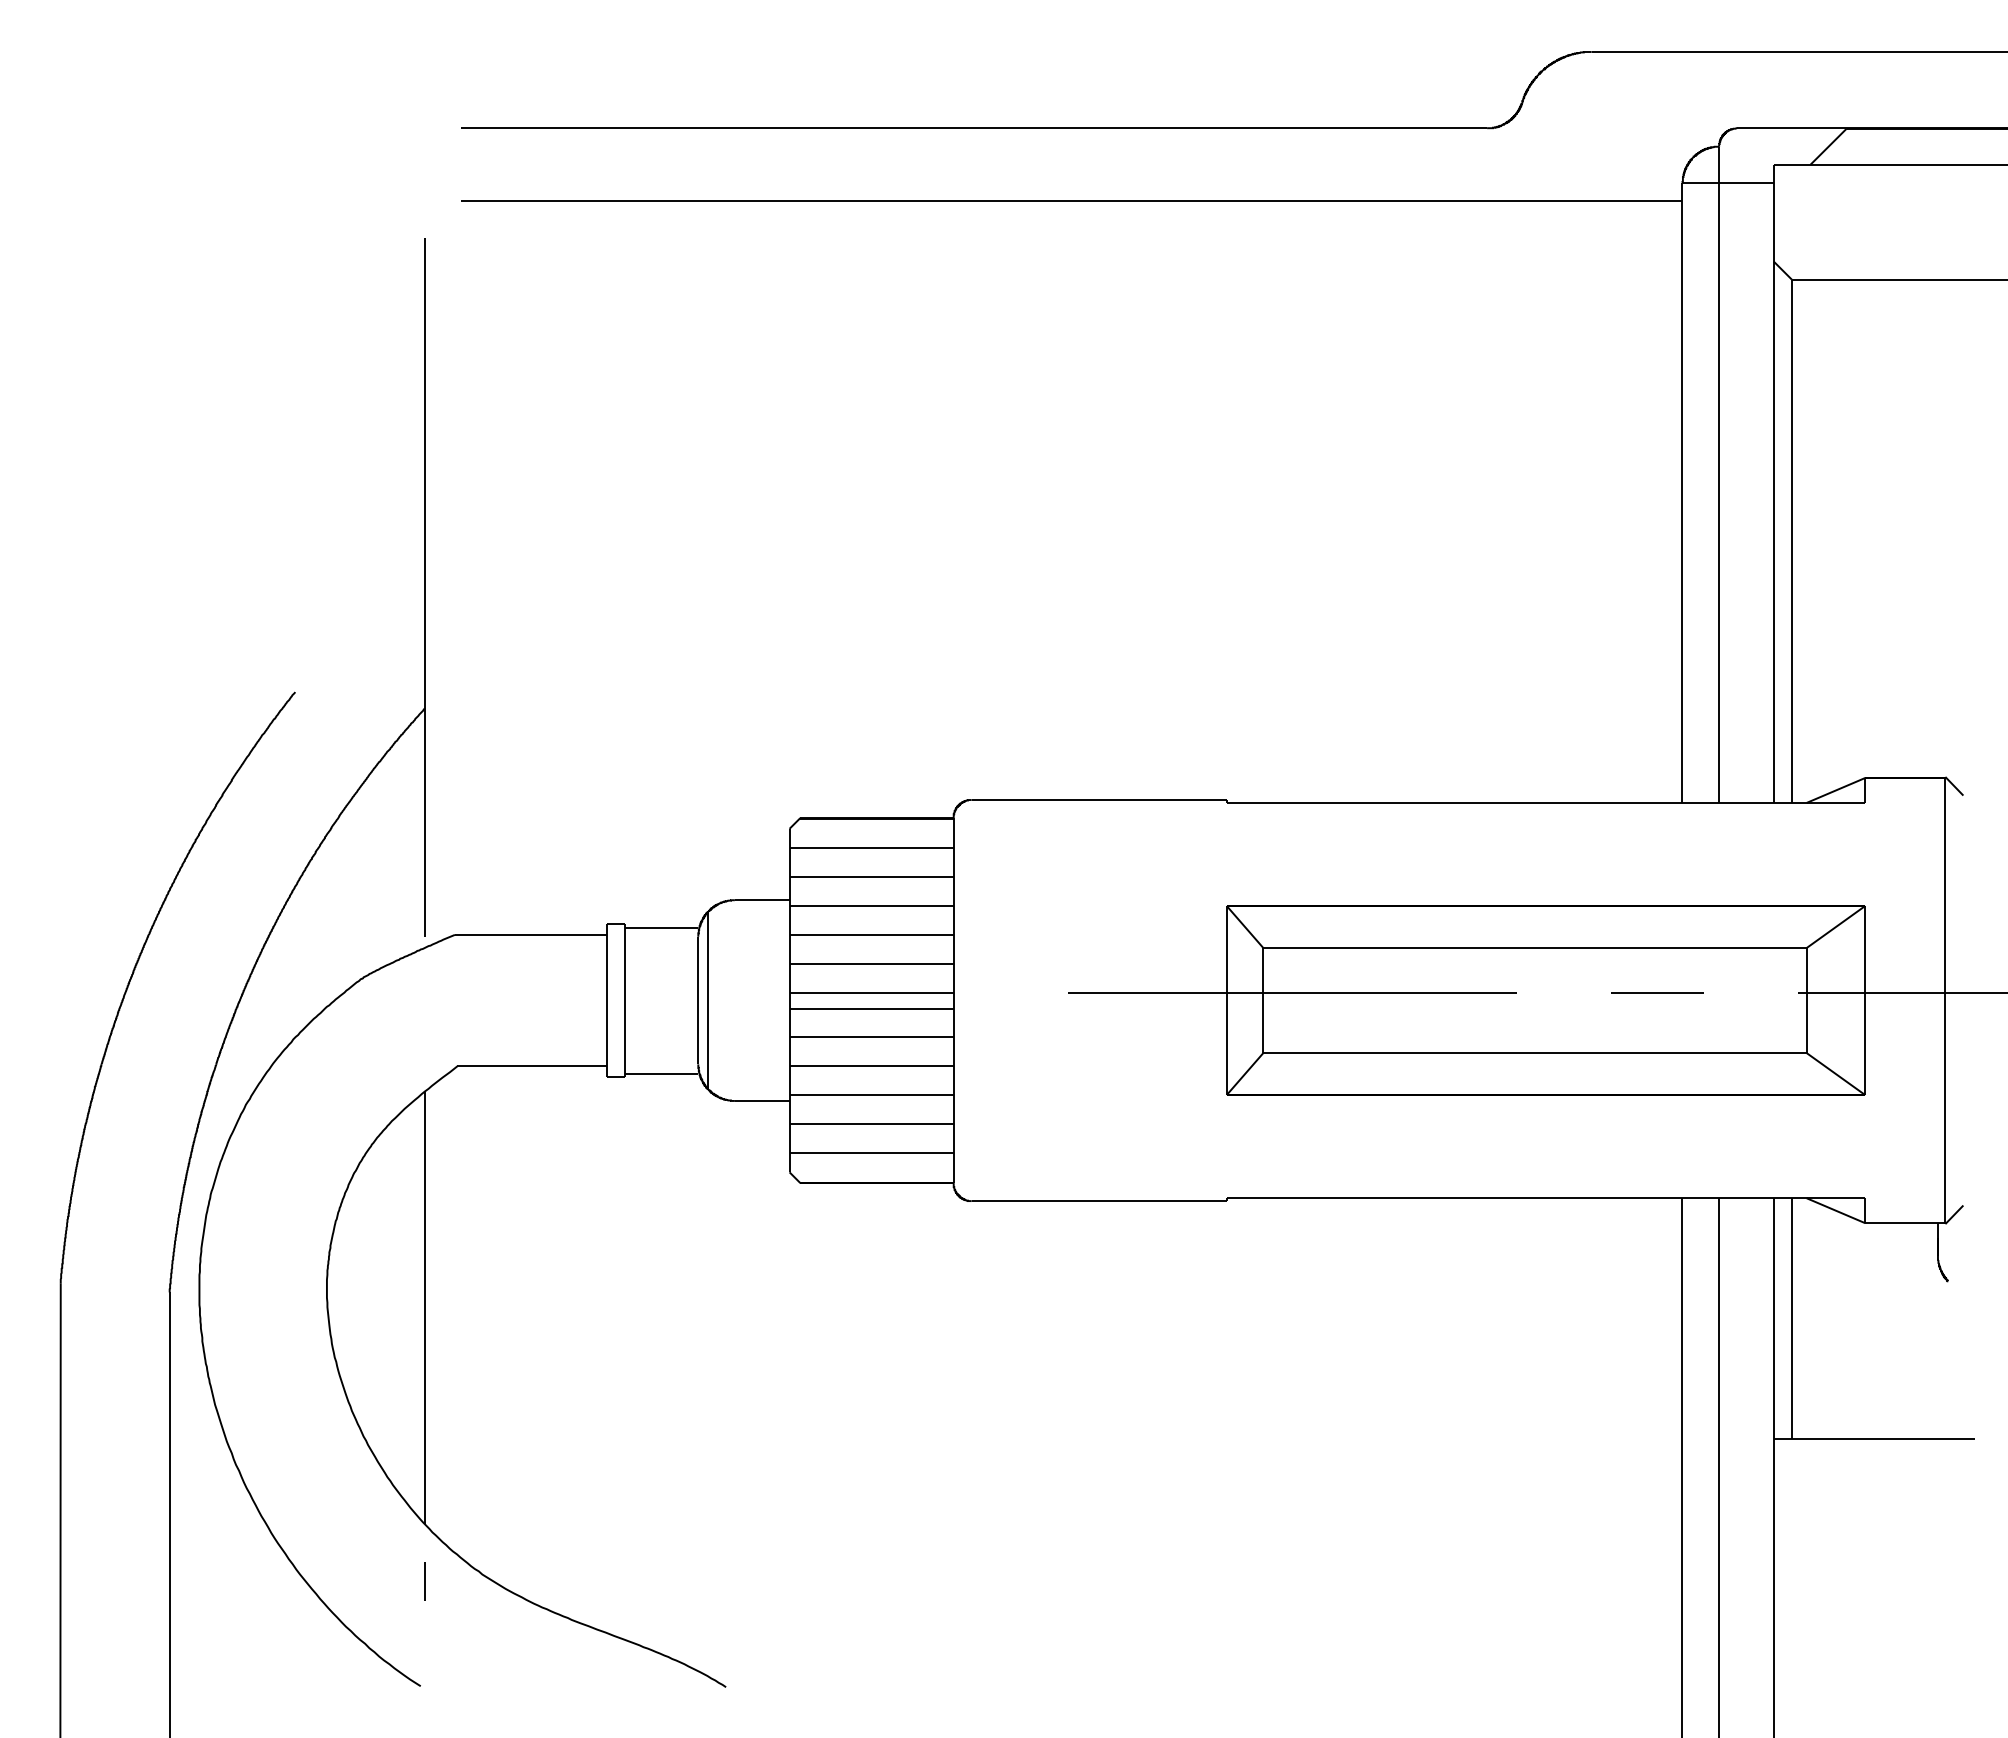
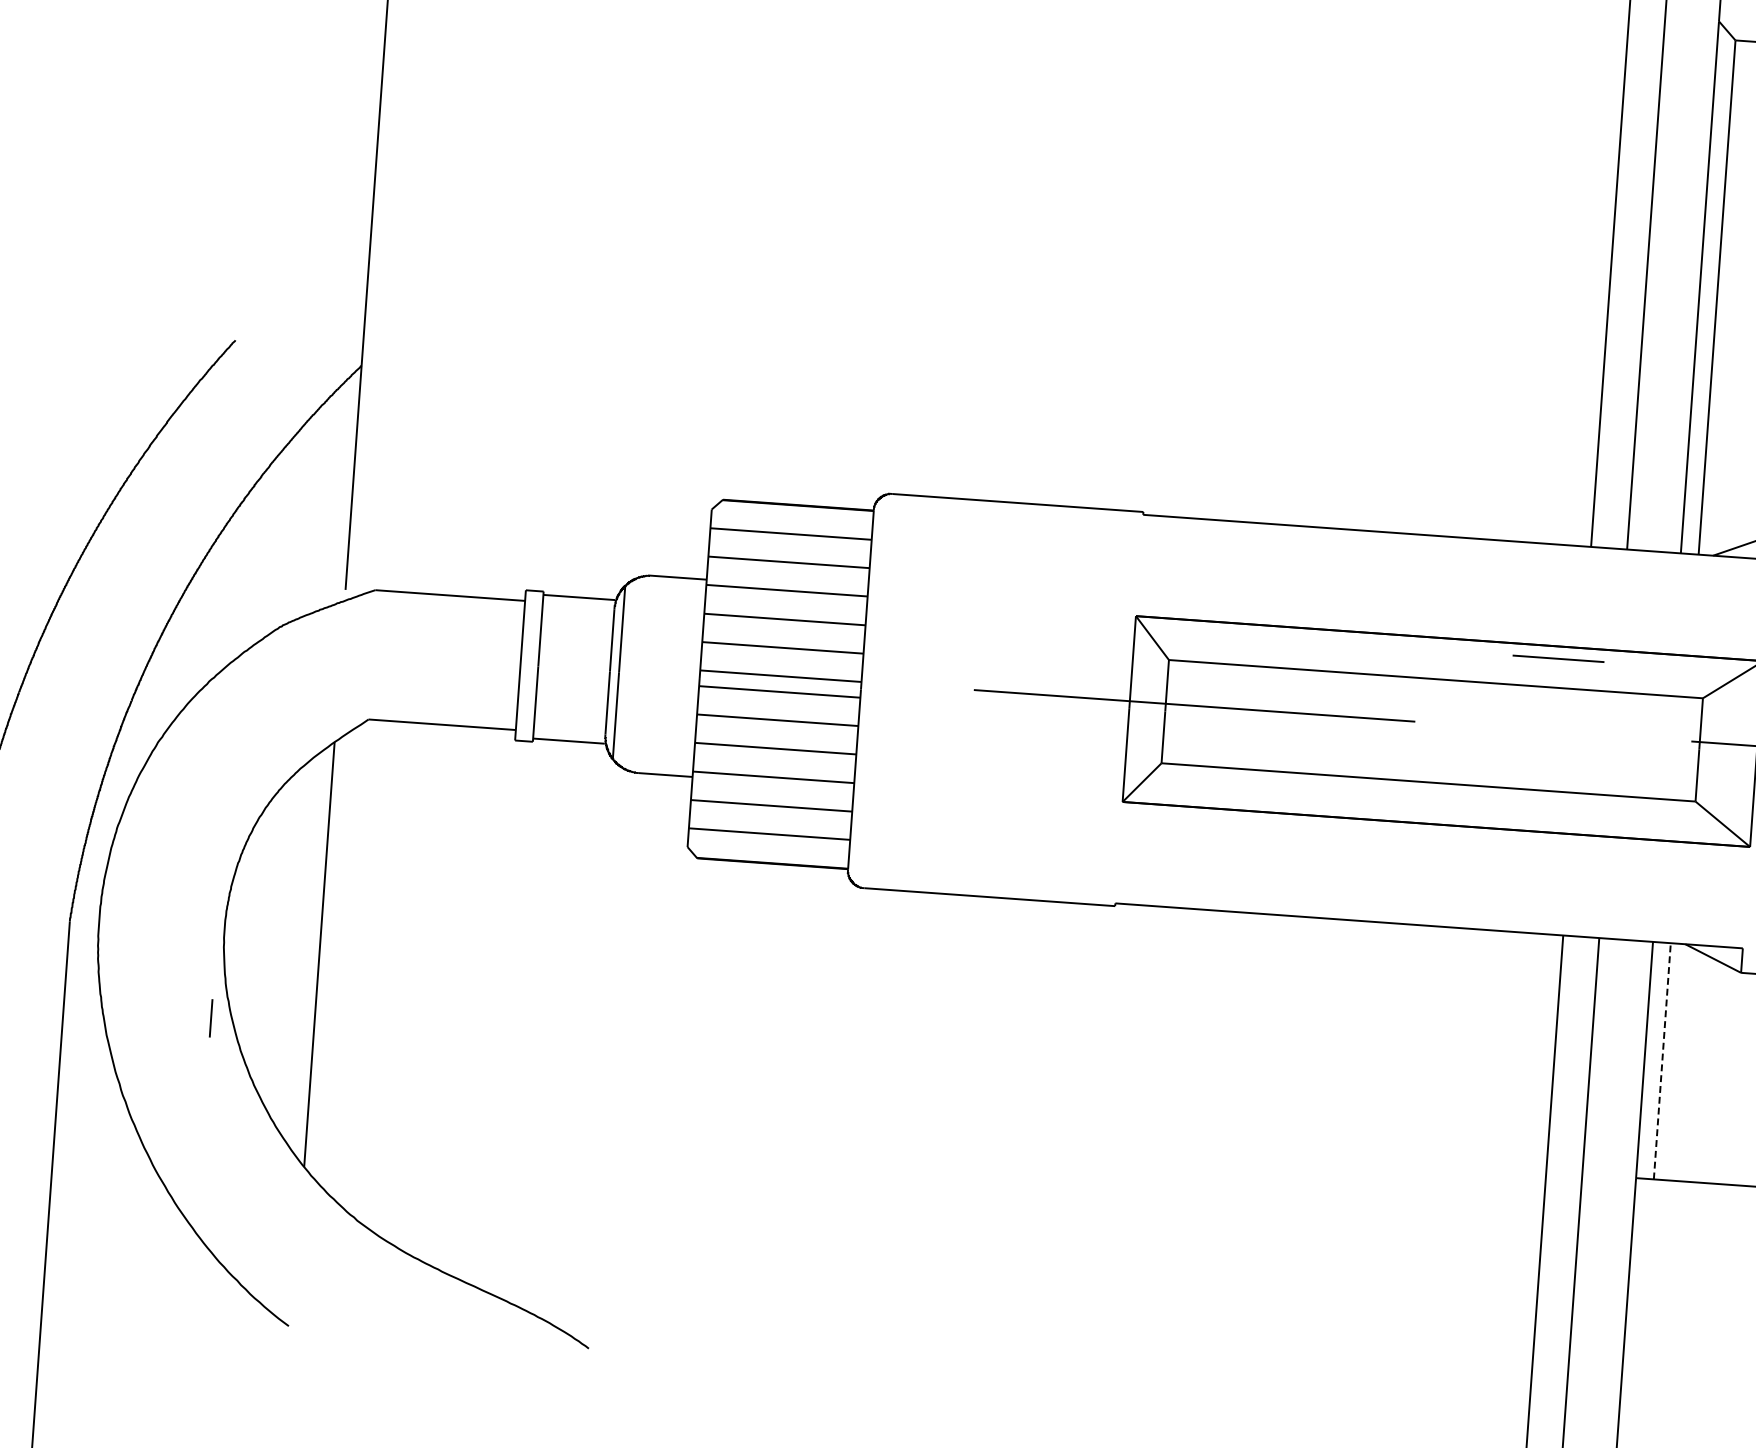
line: (1657, 992) -> (1558, 658), moved
line: (1791, 1317) -> (1661, 1060), solid -> dashed
line: (424, 1581) -> (210, 1018), moved

